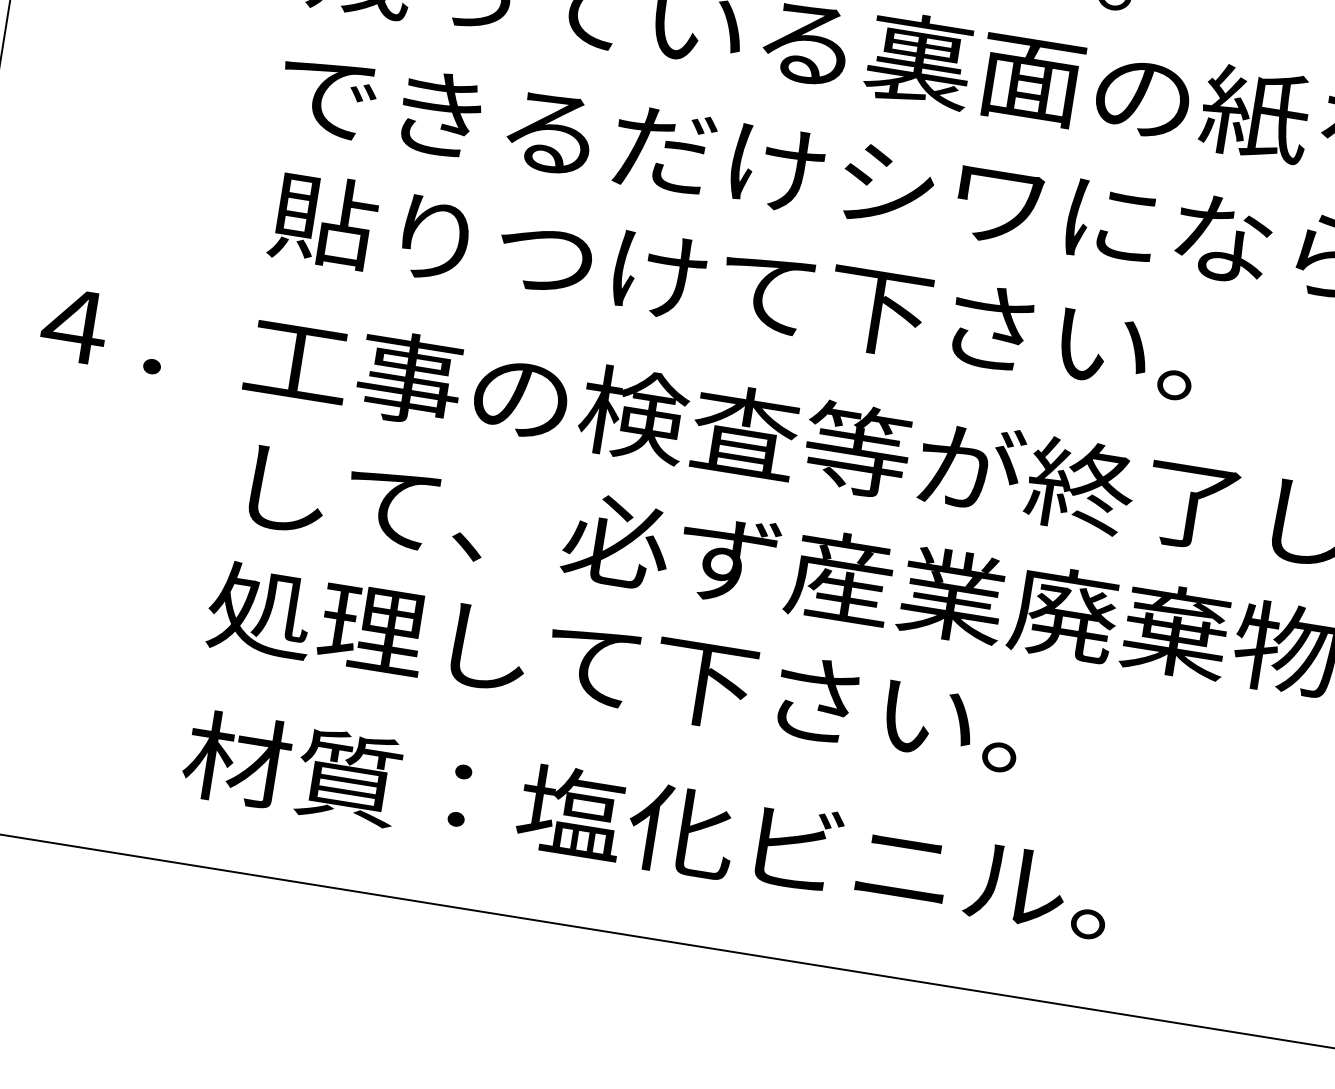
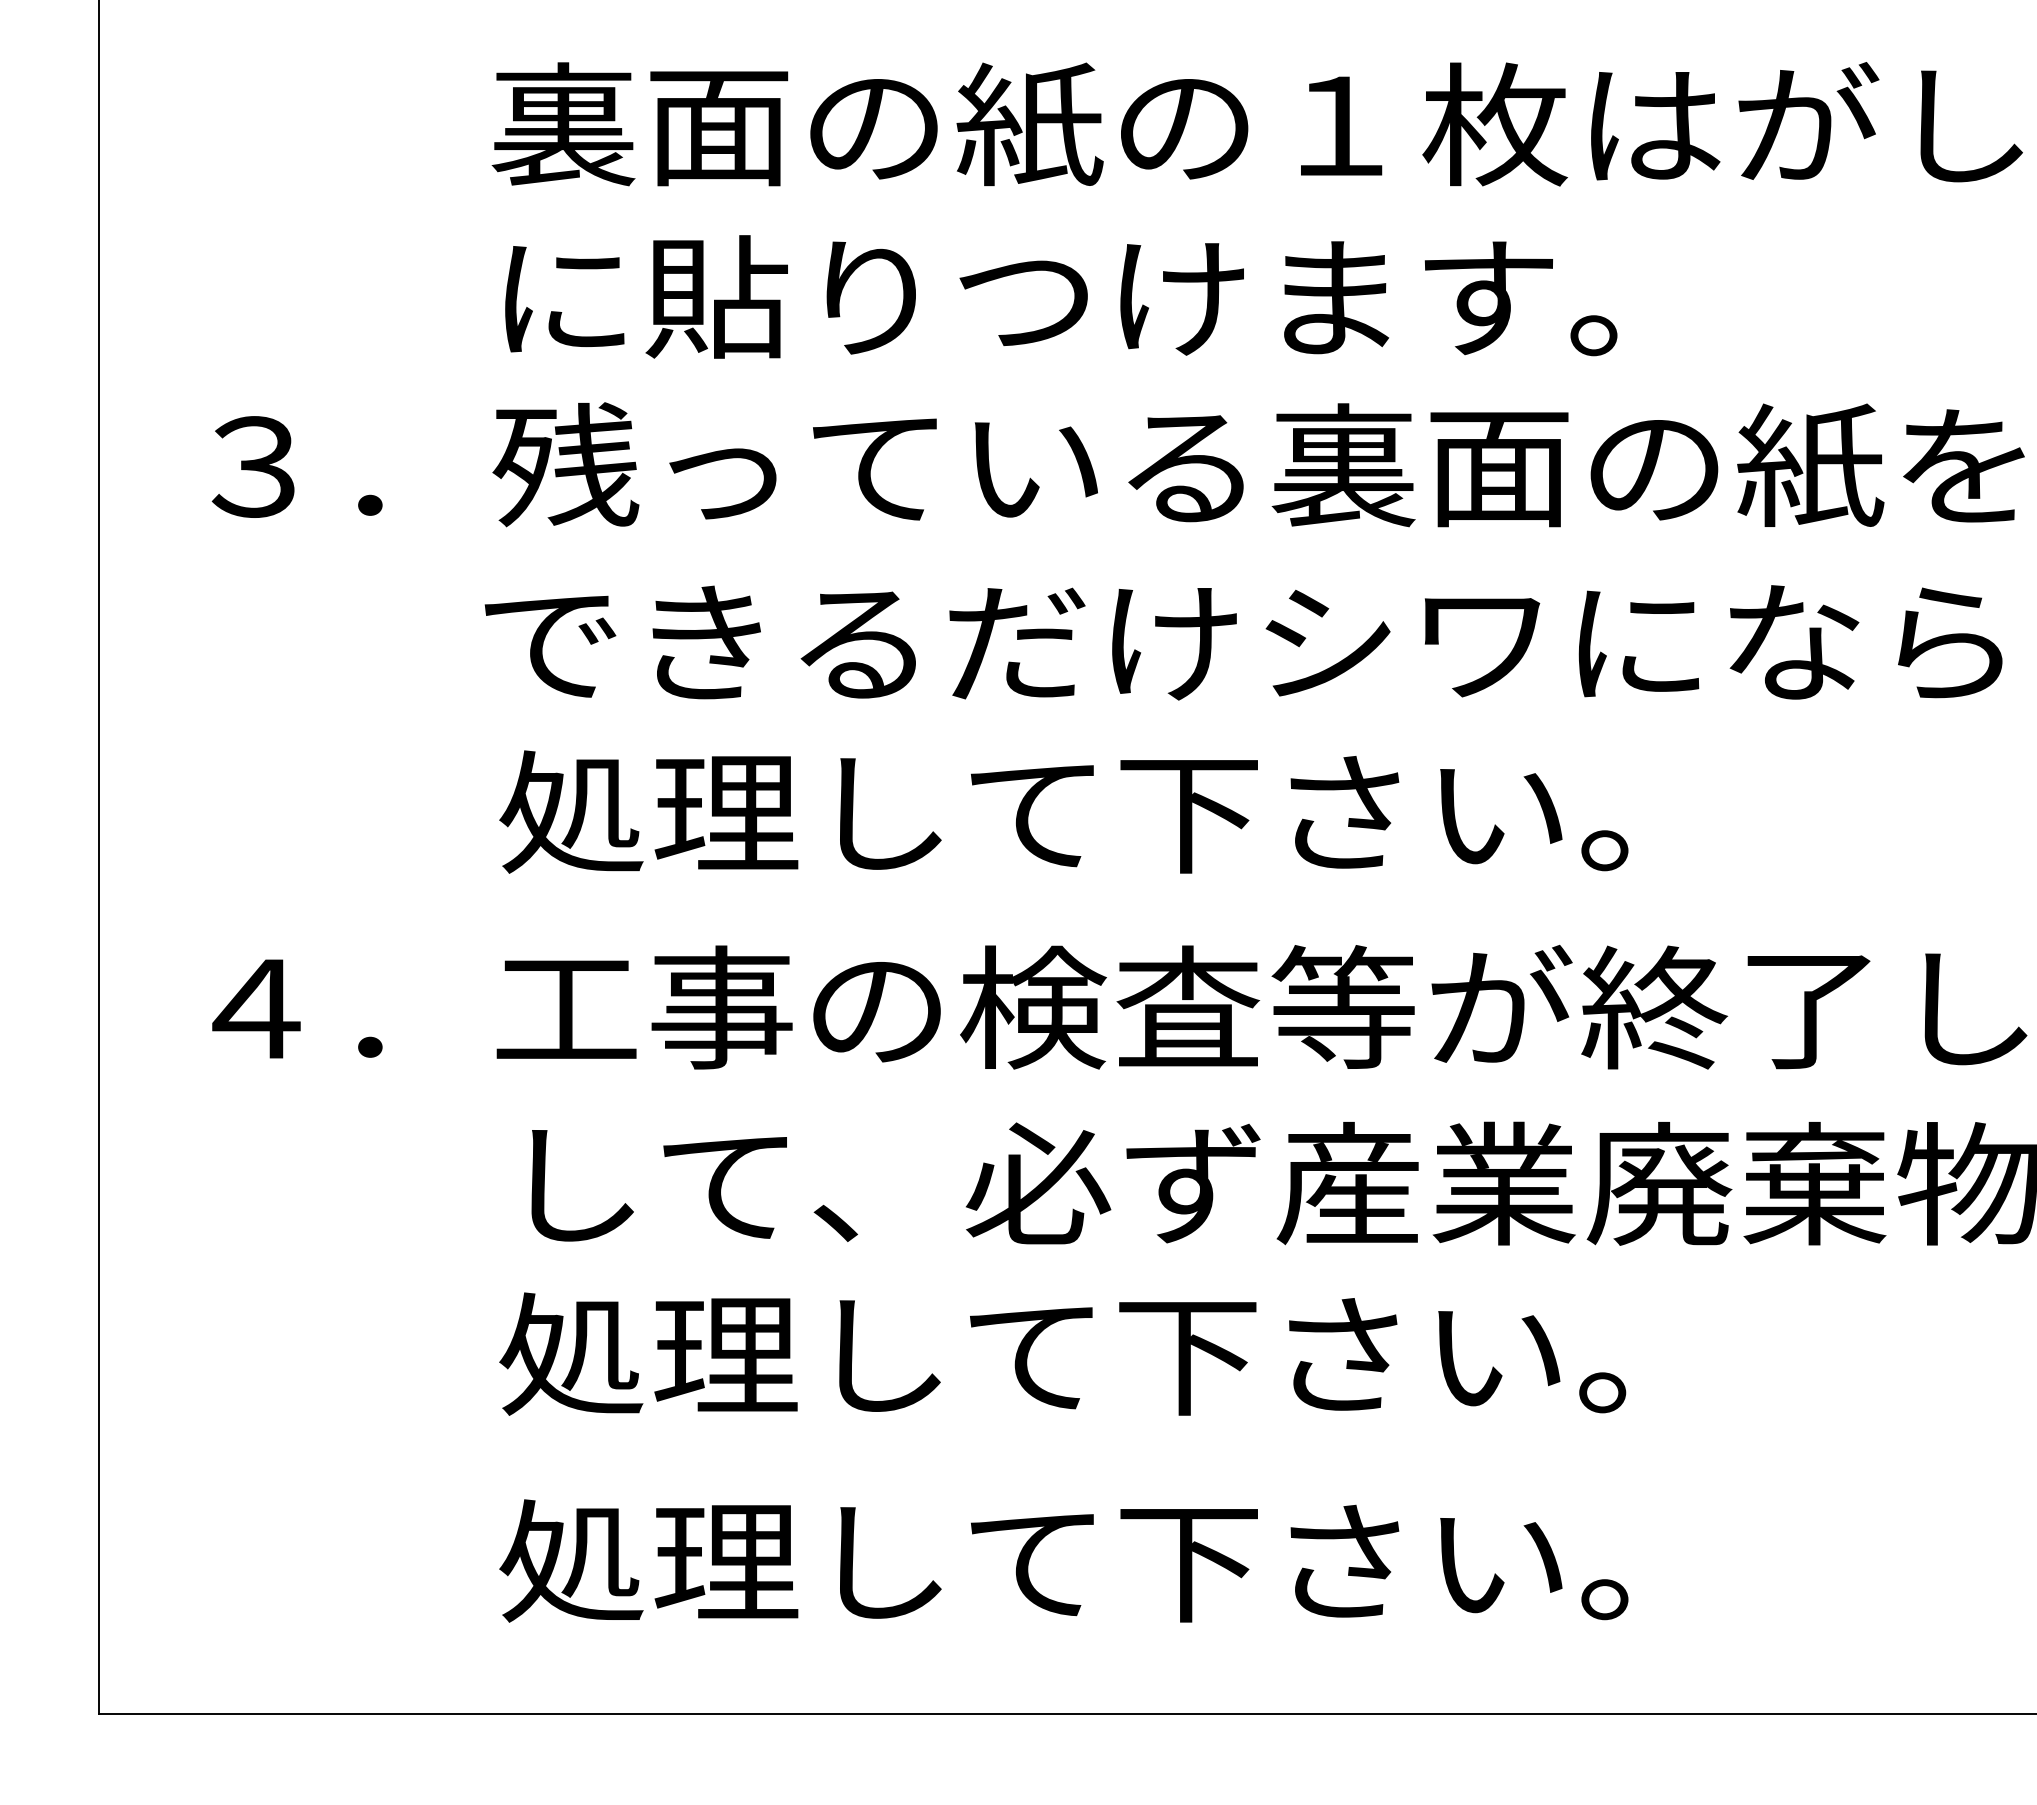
text: (733, 285) -> (1140, 811), 貼りつけて下さい。 -> 処理して下さい。
text: (647, 824) -> (1140, 1560), 材質：塩化ビニル。 -> 処理して下さい。

